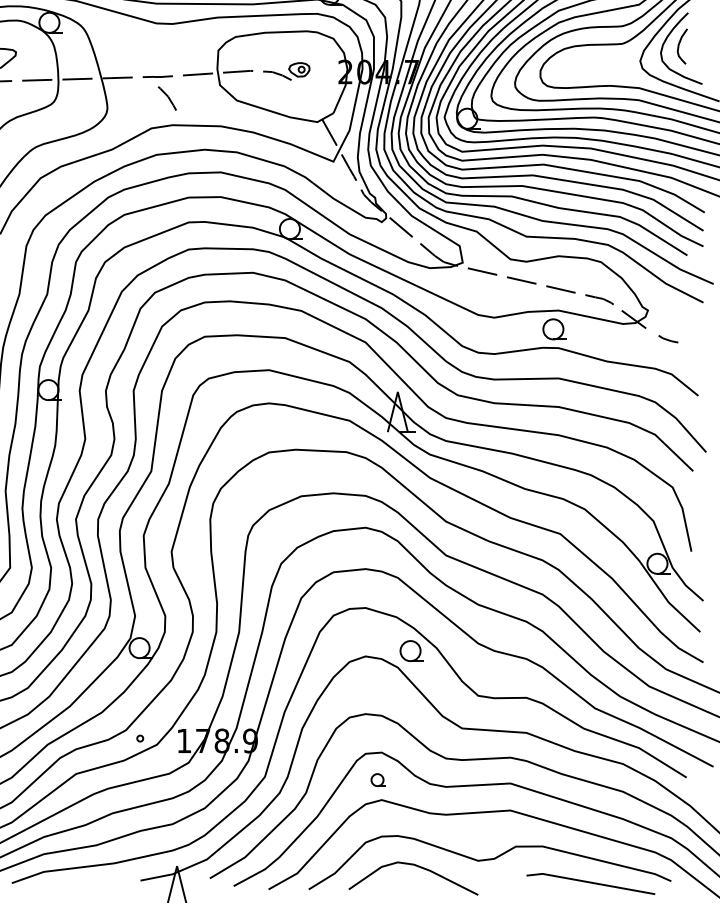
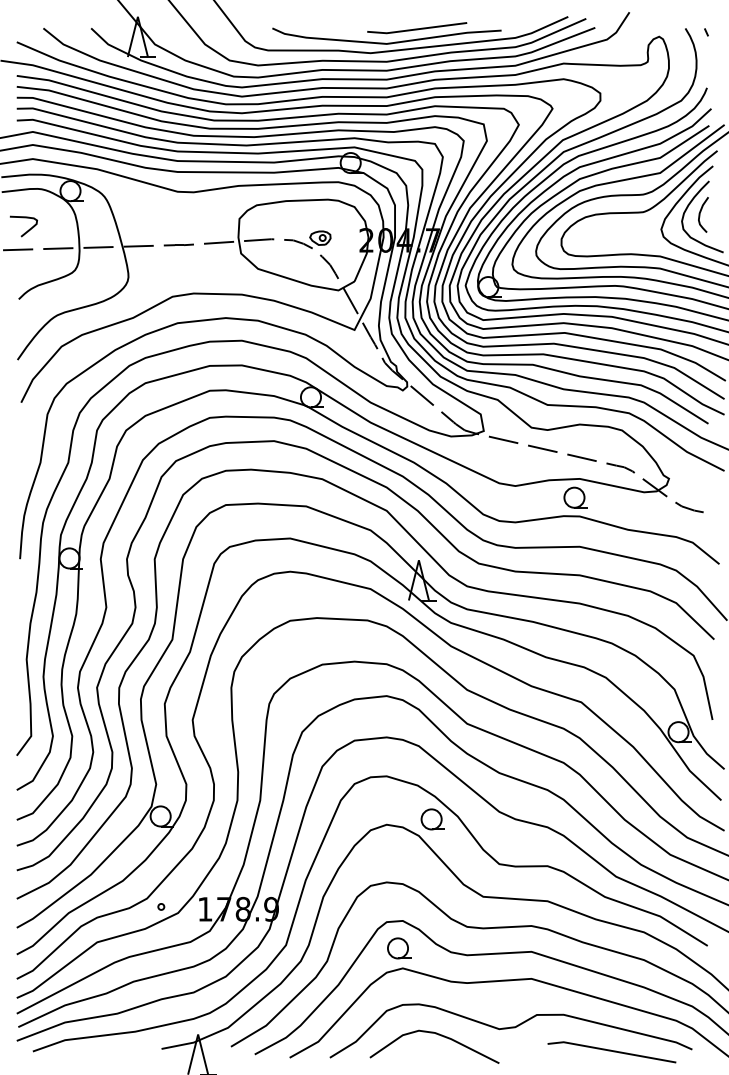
part: (167, 98) -> (329, 266), moved
part: (668, 339) -> (689, 507), size x1.43
part: (378, 780) -> (399, 948), size x1.67

